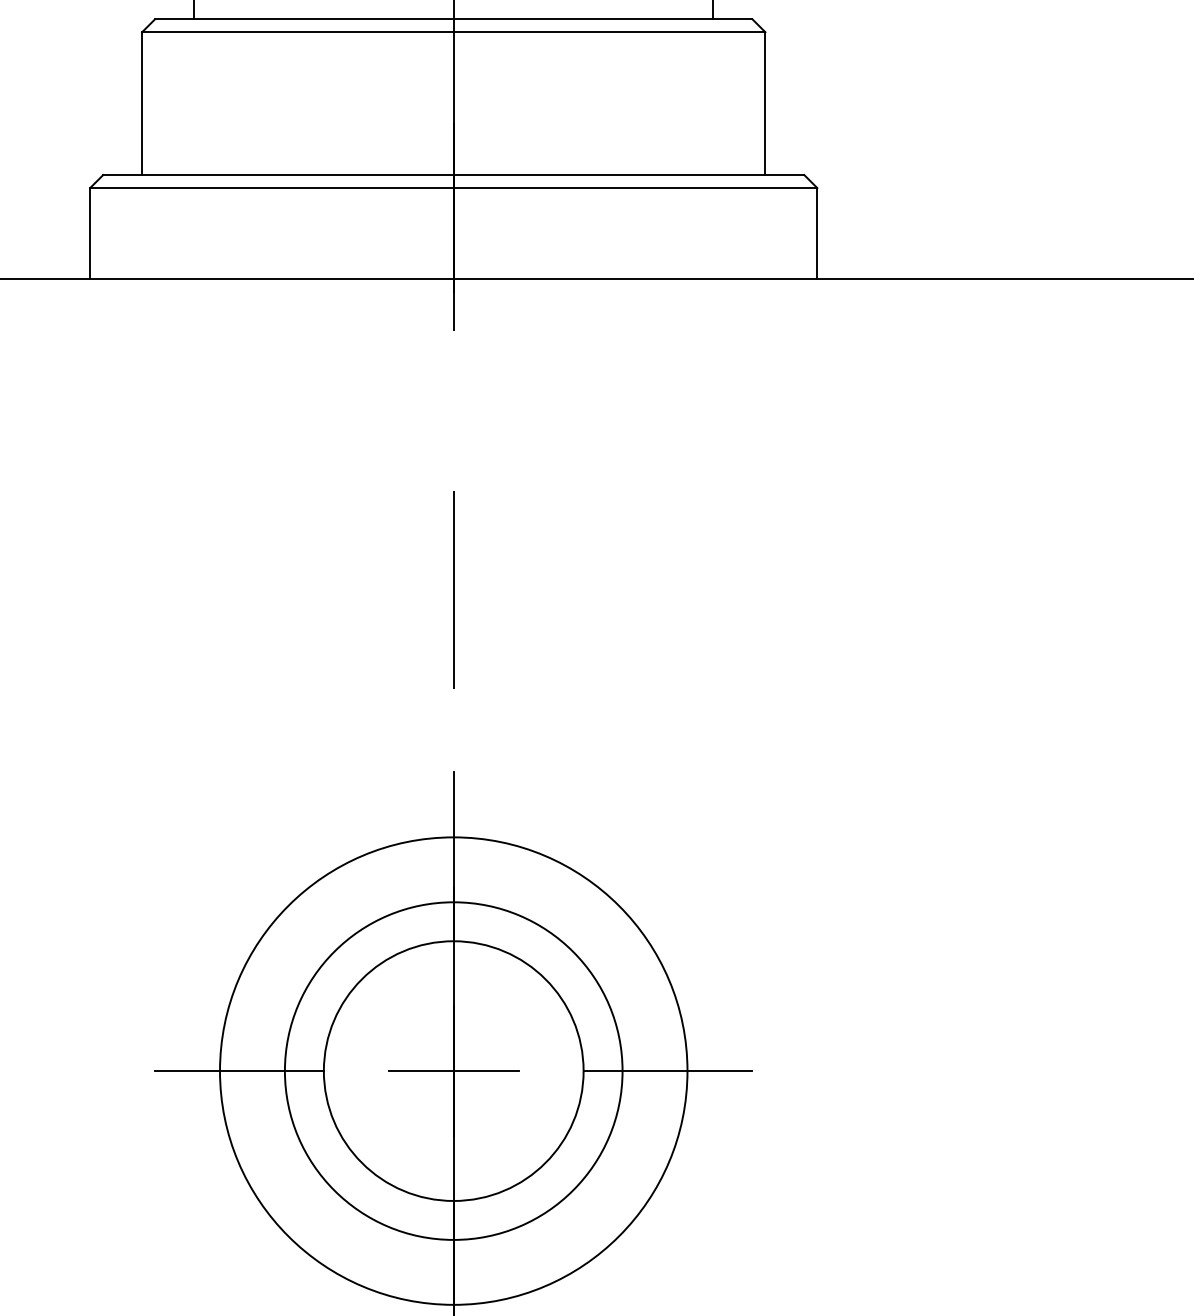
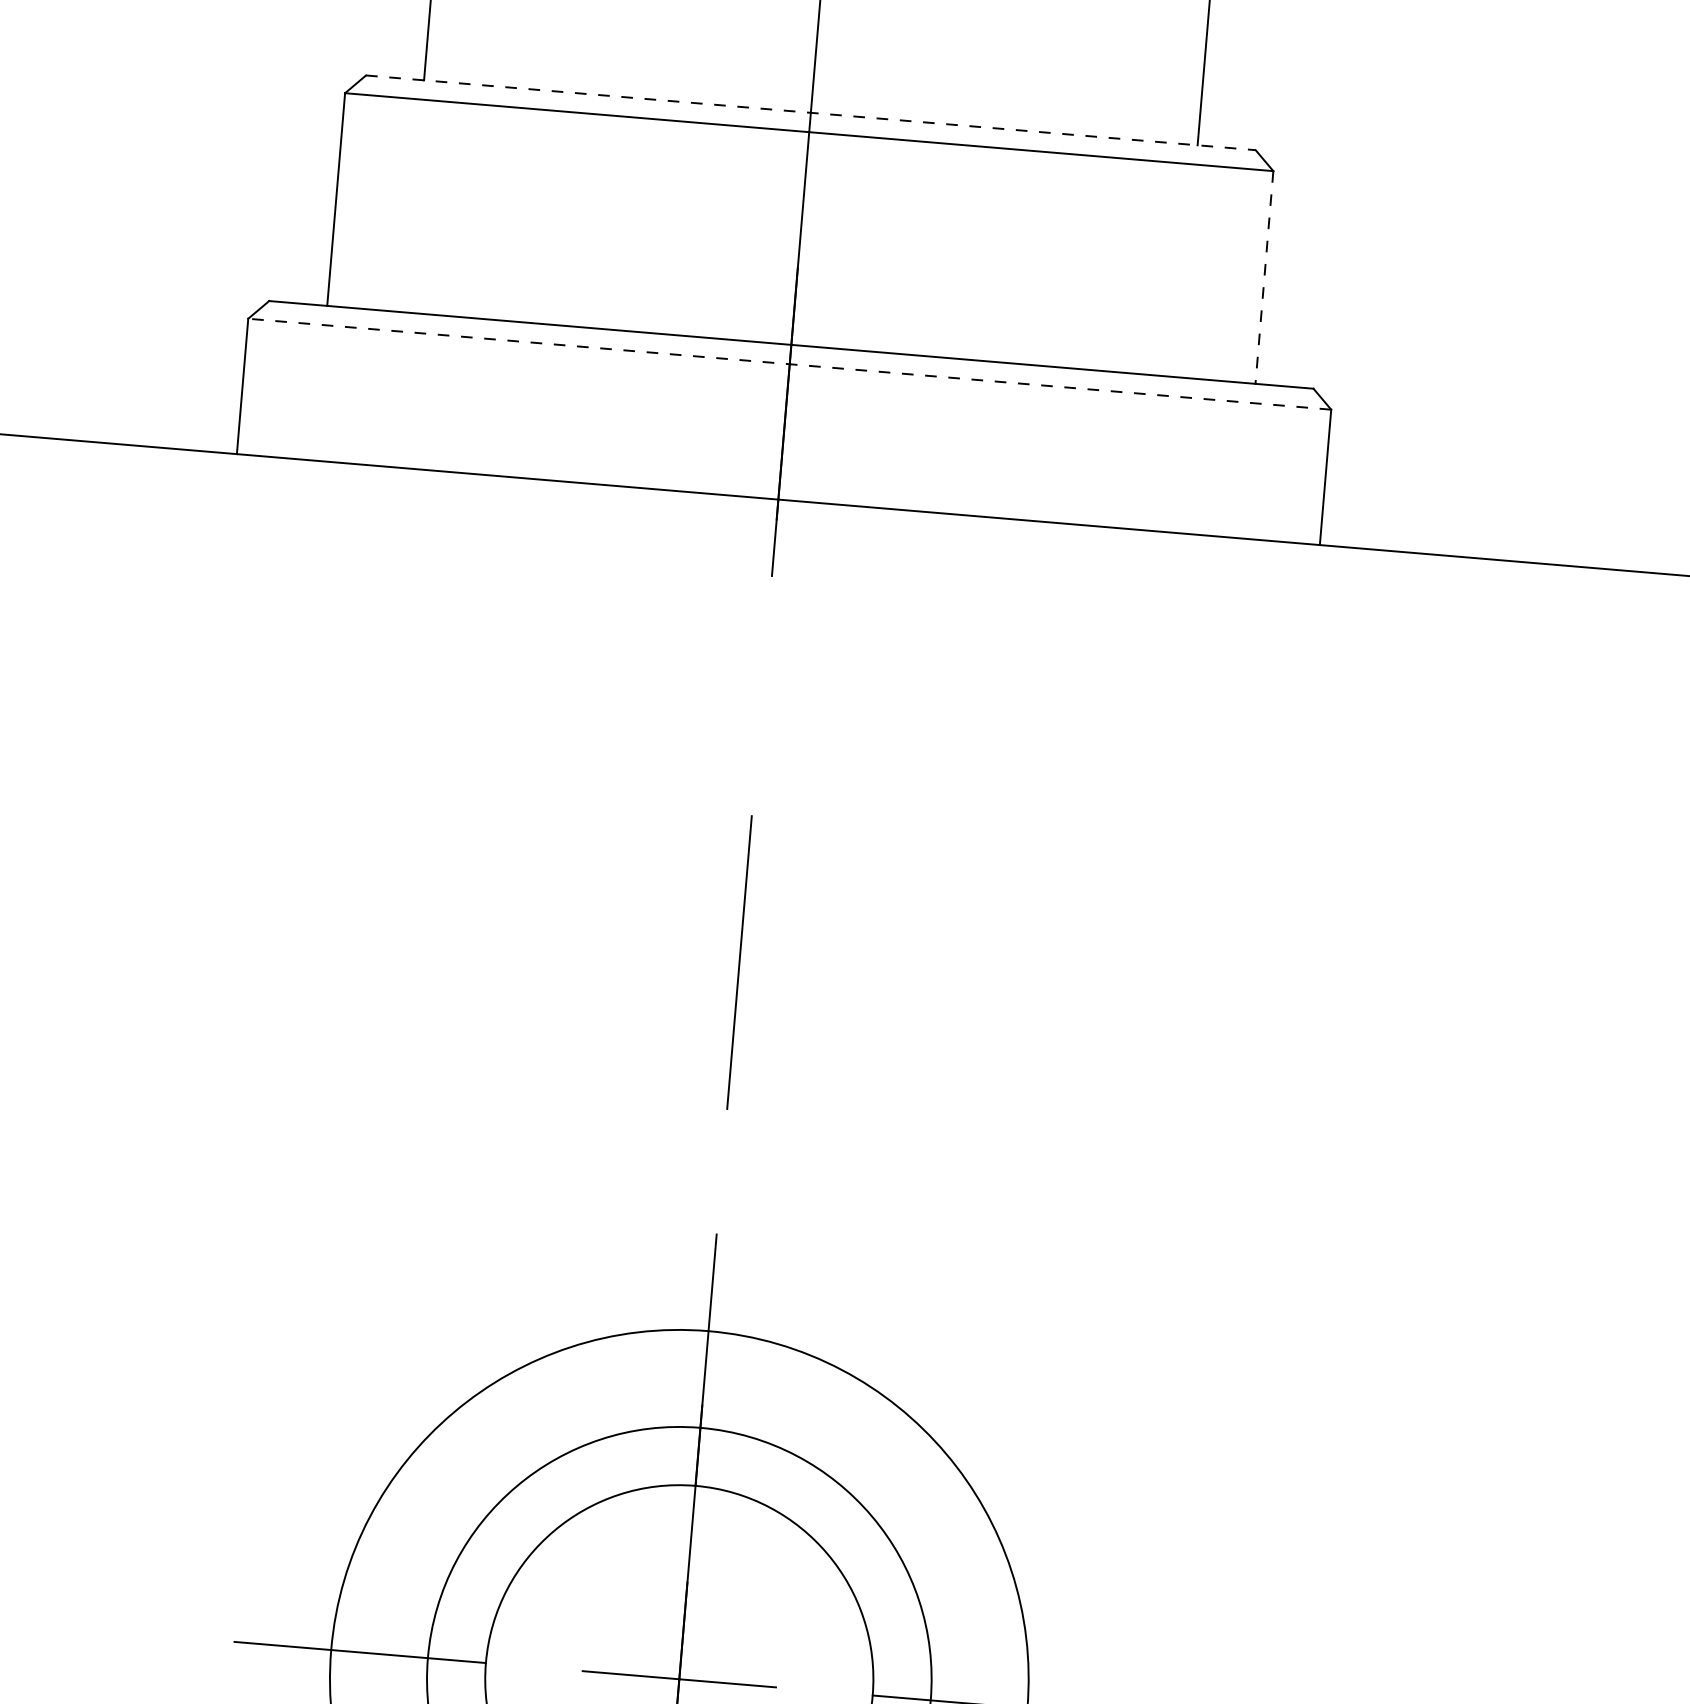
line: (453, 19) -> (810, 113), solid -> dashed
line: (765, 104) -> (1264, 278), solid -> dashed
line: (453, 188) -> (789, 364), solid -> dashed

